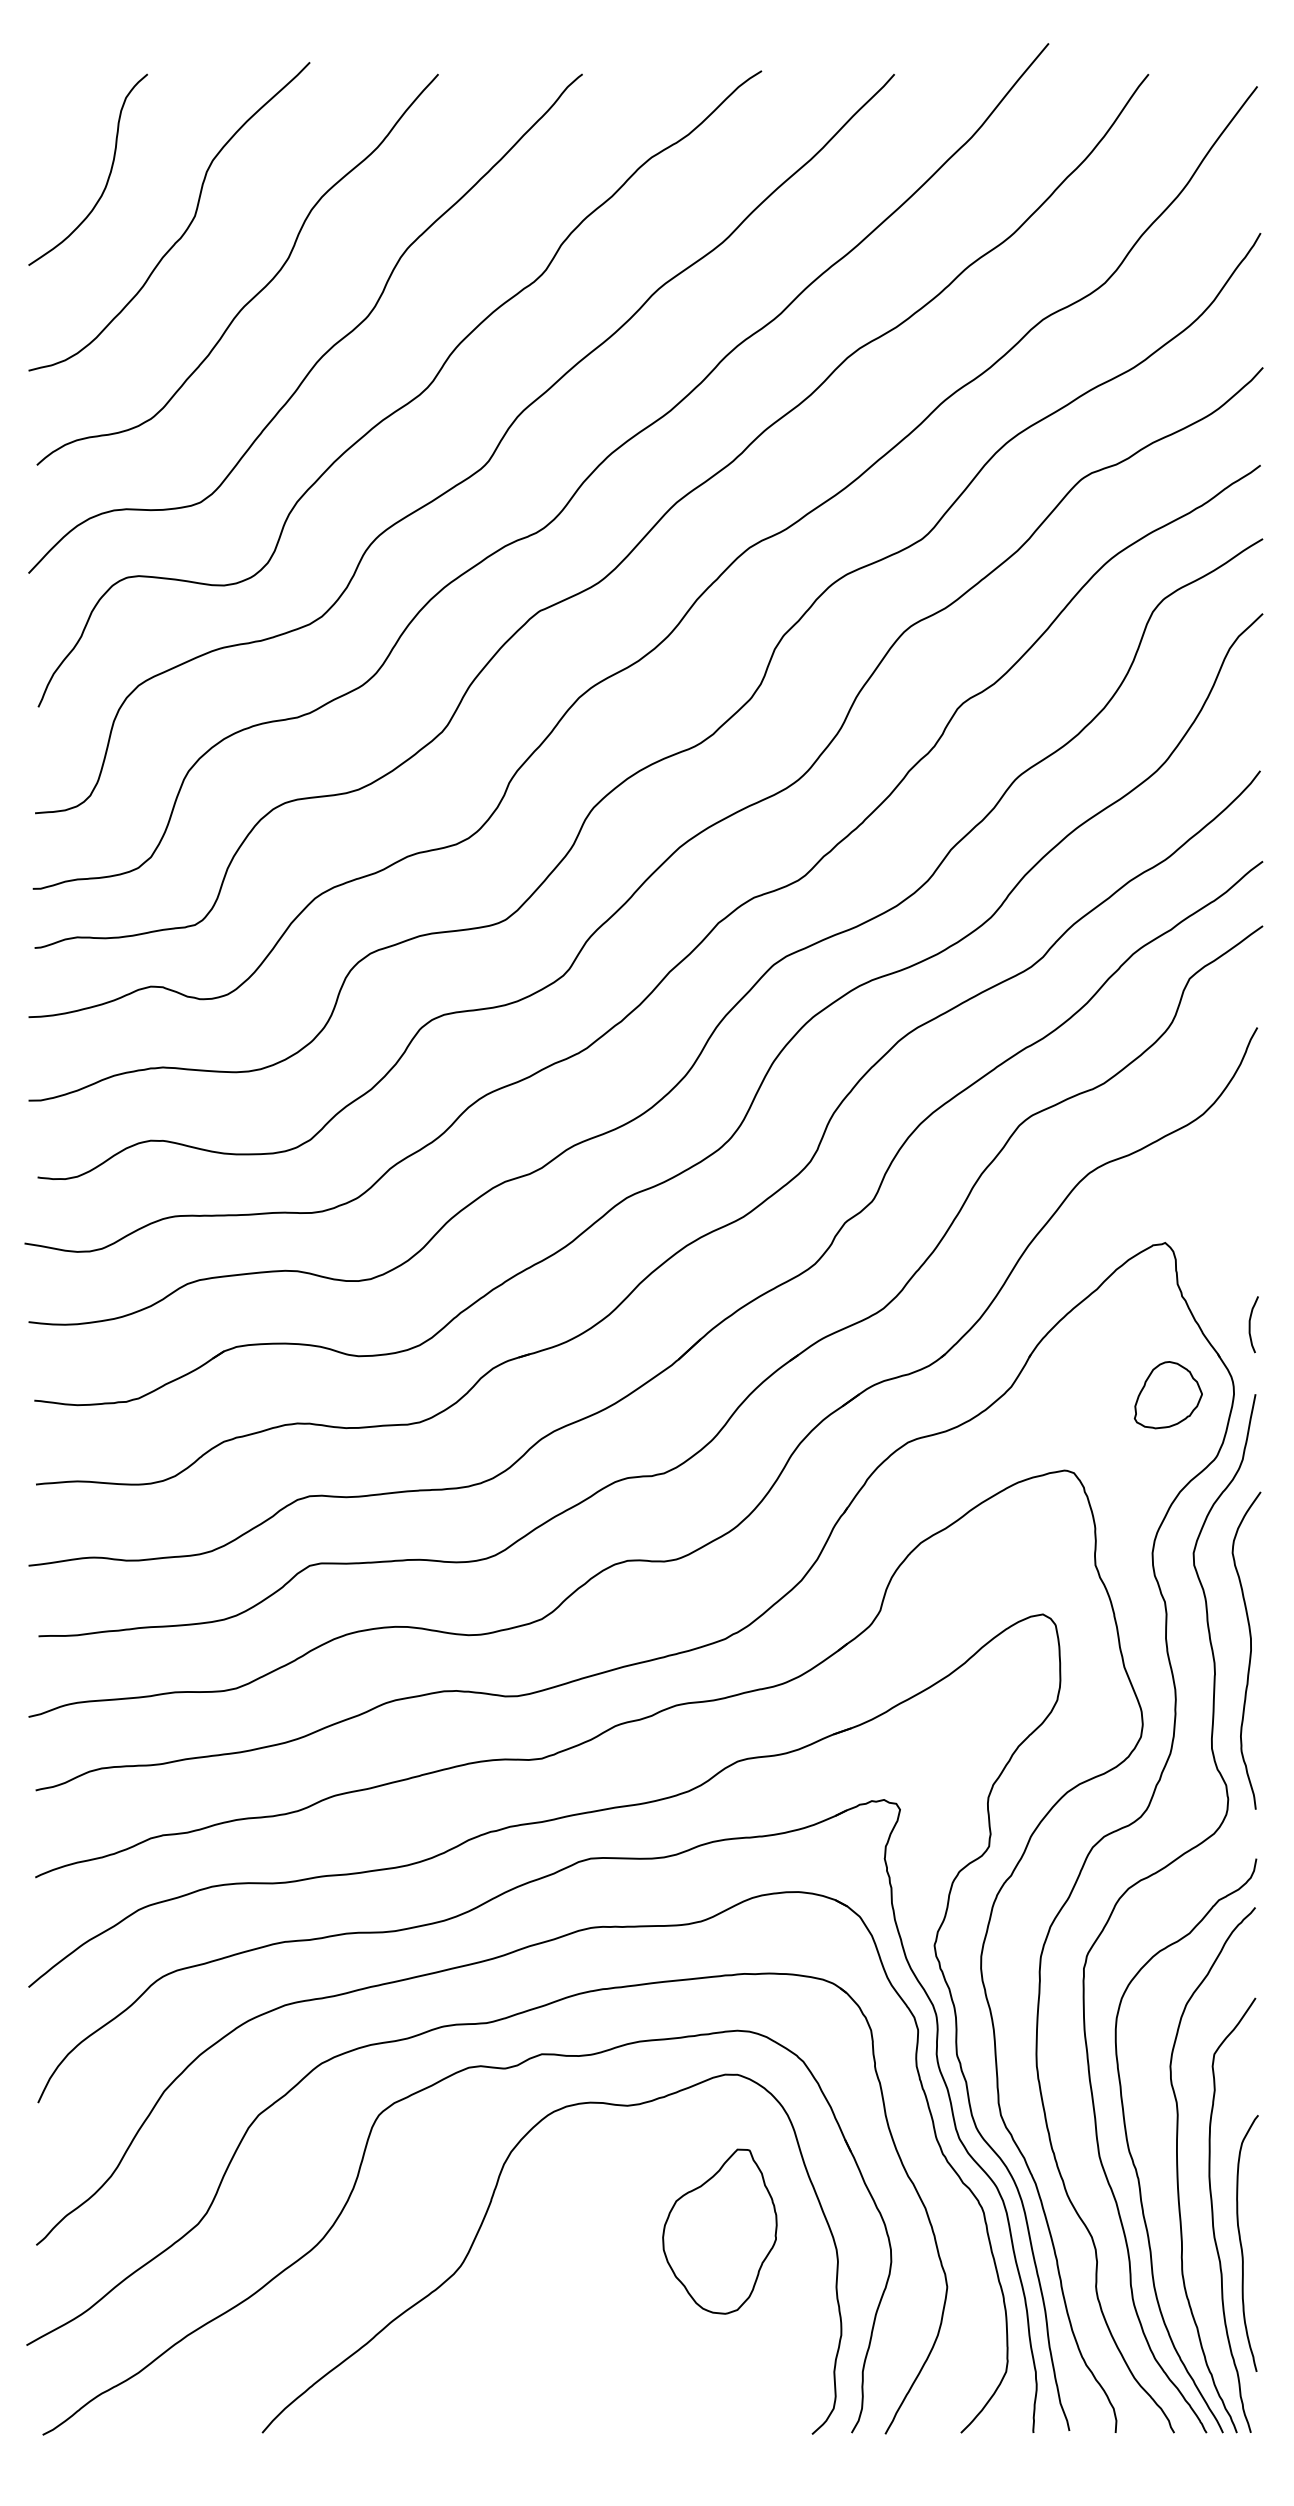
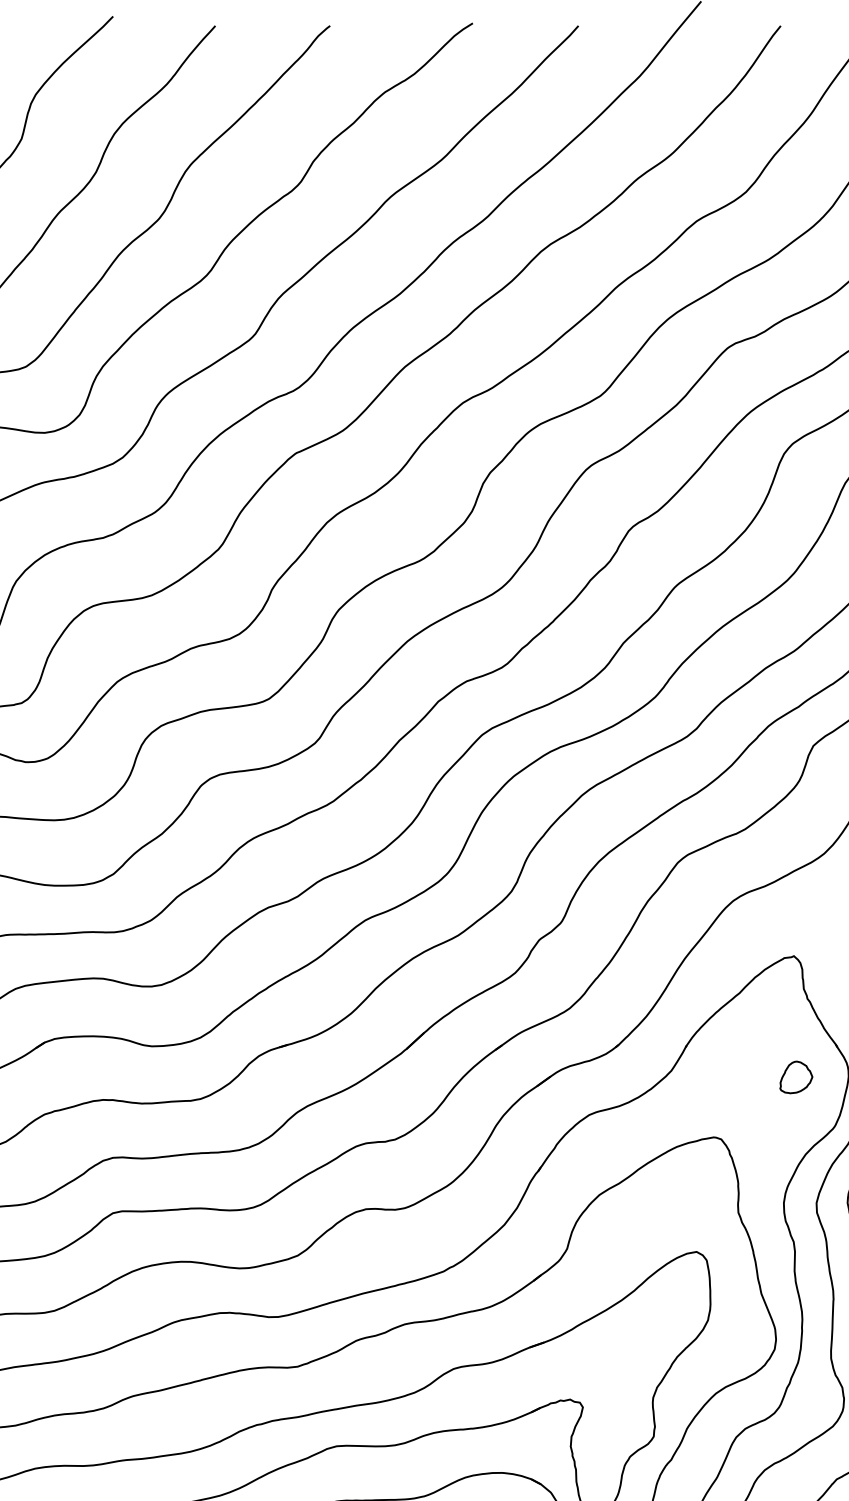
part: (1167, 1395) -> (795, 1077), size x0.6

